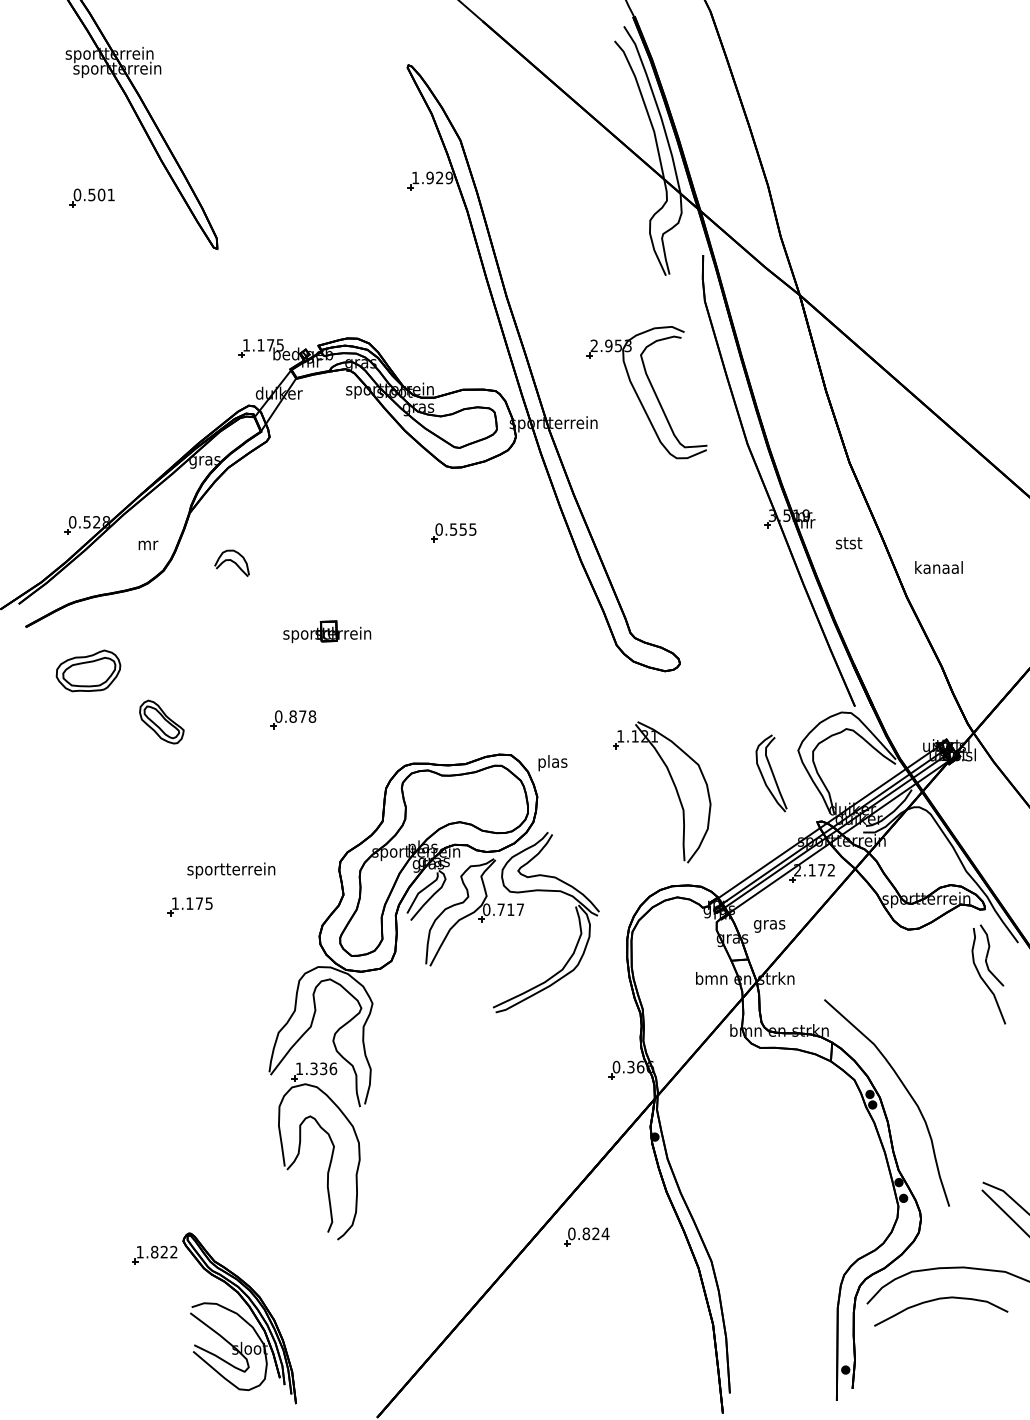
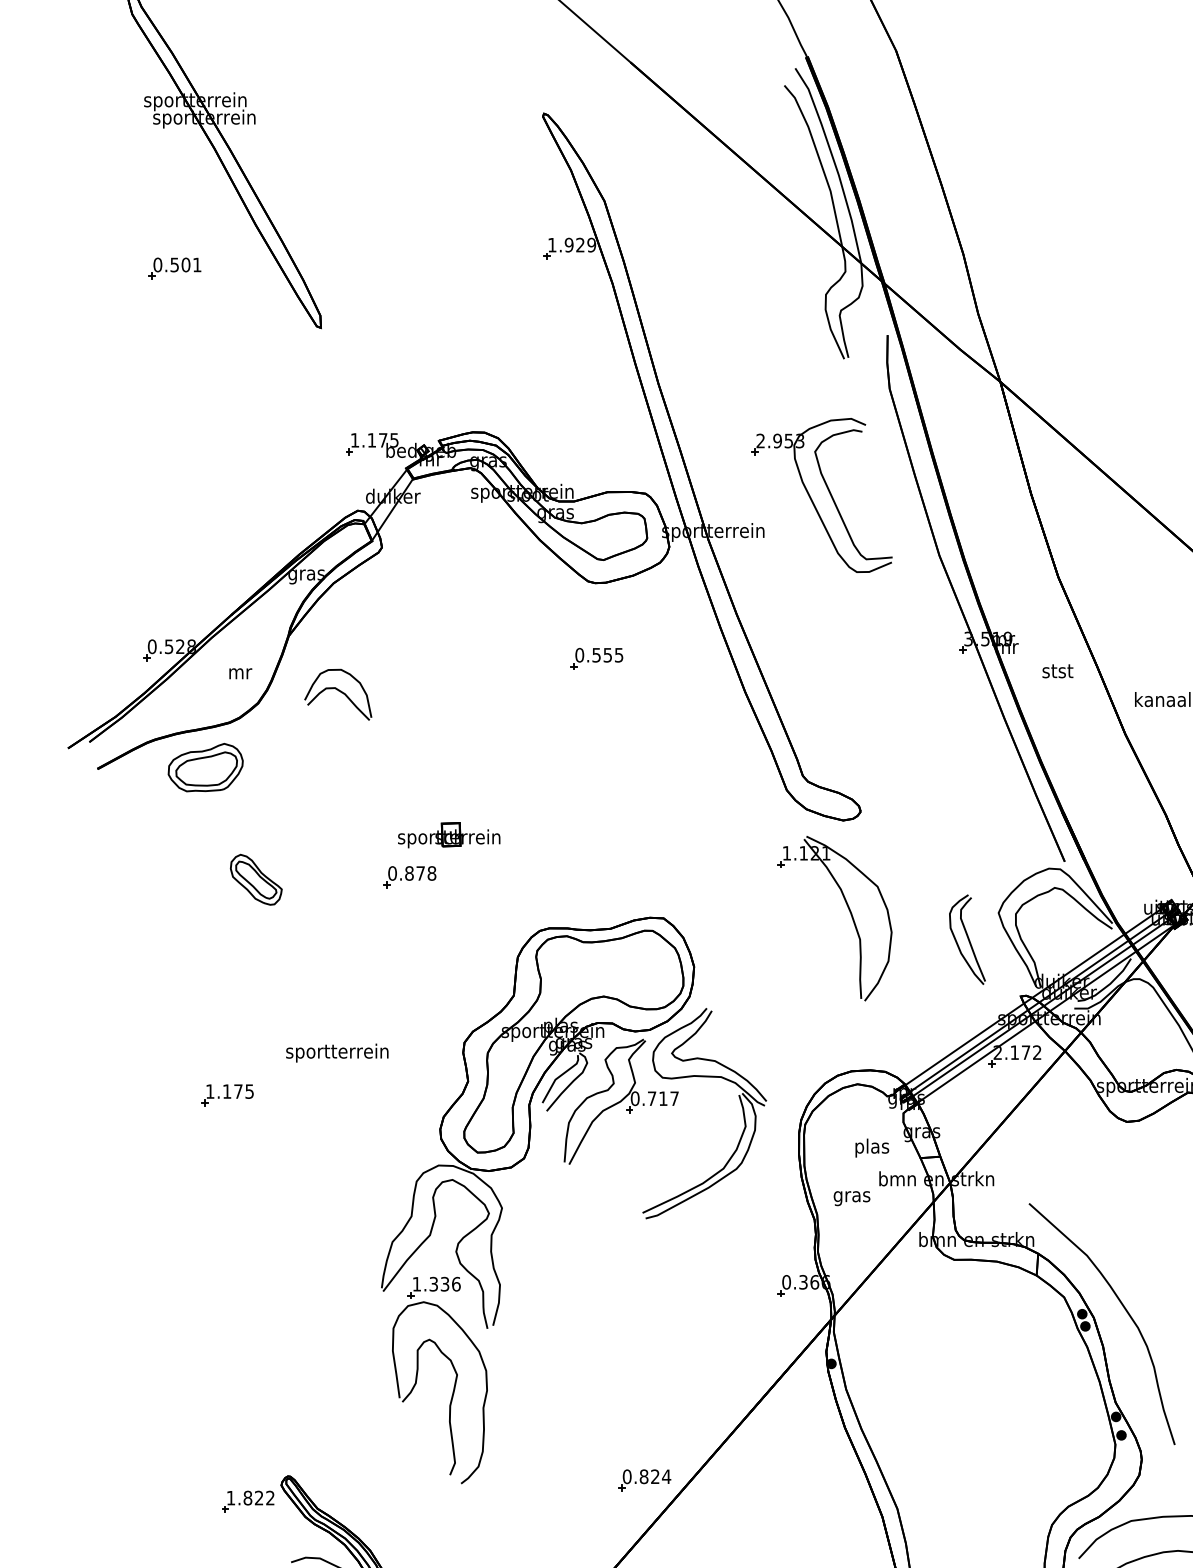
part: (231, 563) -> (337, 694), size x1.67
part: (327, 631) -> (449, 834), moved
part: (88, 670) -> (205, 767), moved
text: (552, 763) -> (871, 1148), moved
part: (674, 787) -> (849, 912), moved
part: (189, 906) -> (226, 1094), moved
text: (769, 926) -> (851, 1198), moved
part: (586, 1236) -> (644, 1479), moved

